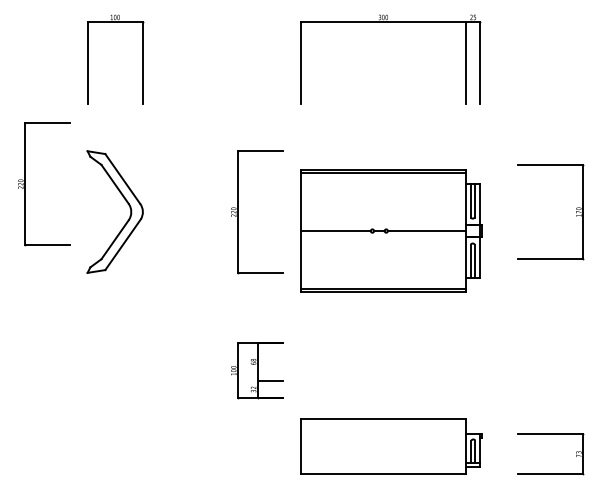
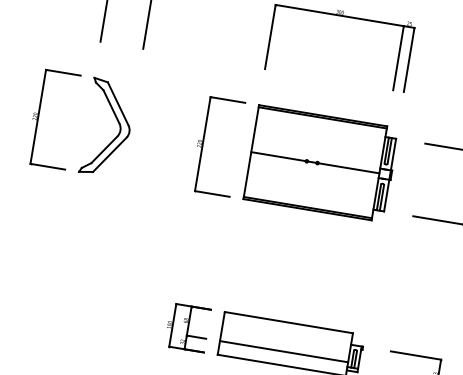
part: (25, 184) -> (38, 117), moved
part: (391, 230) -> (321, 163), moved
part: (257, 370) -> (188, 327), moved
line: (383, 456) -> (284, 351), added

